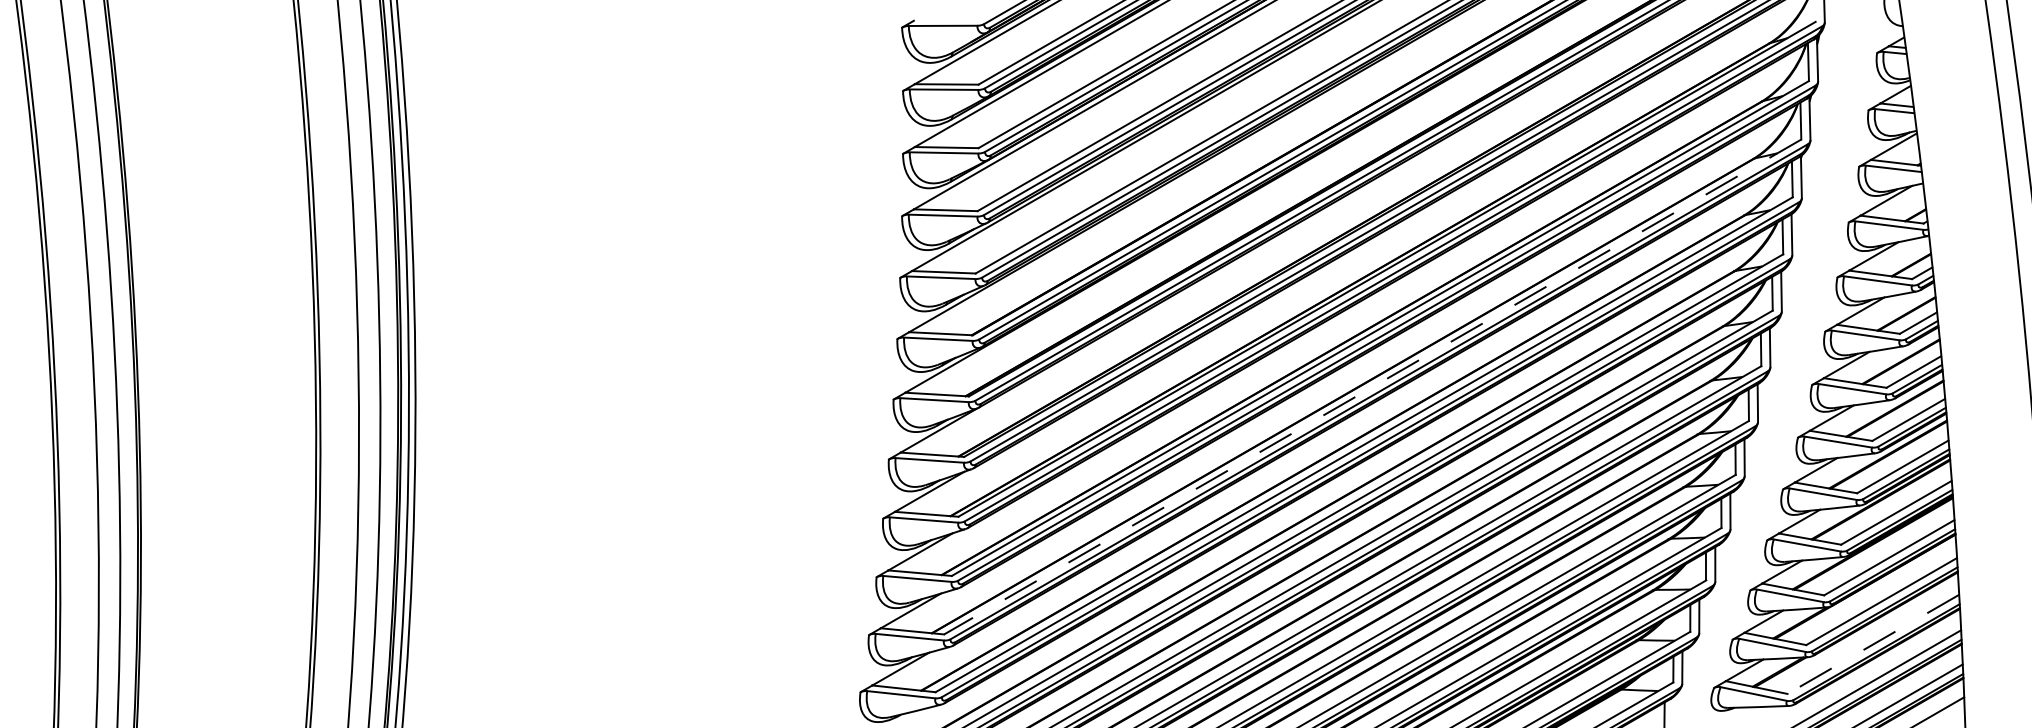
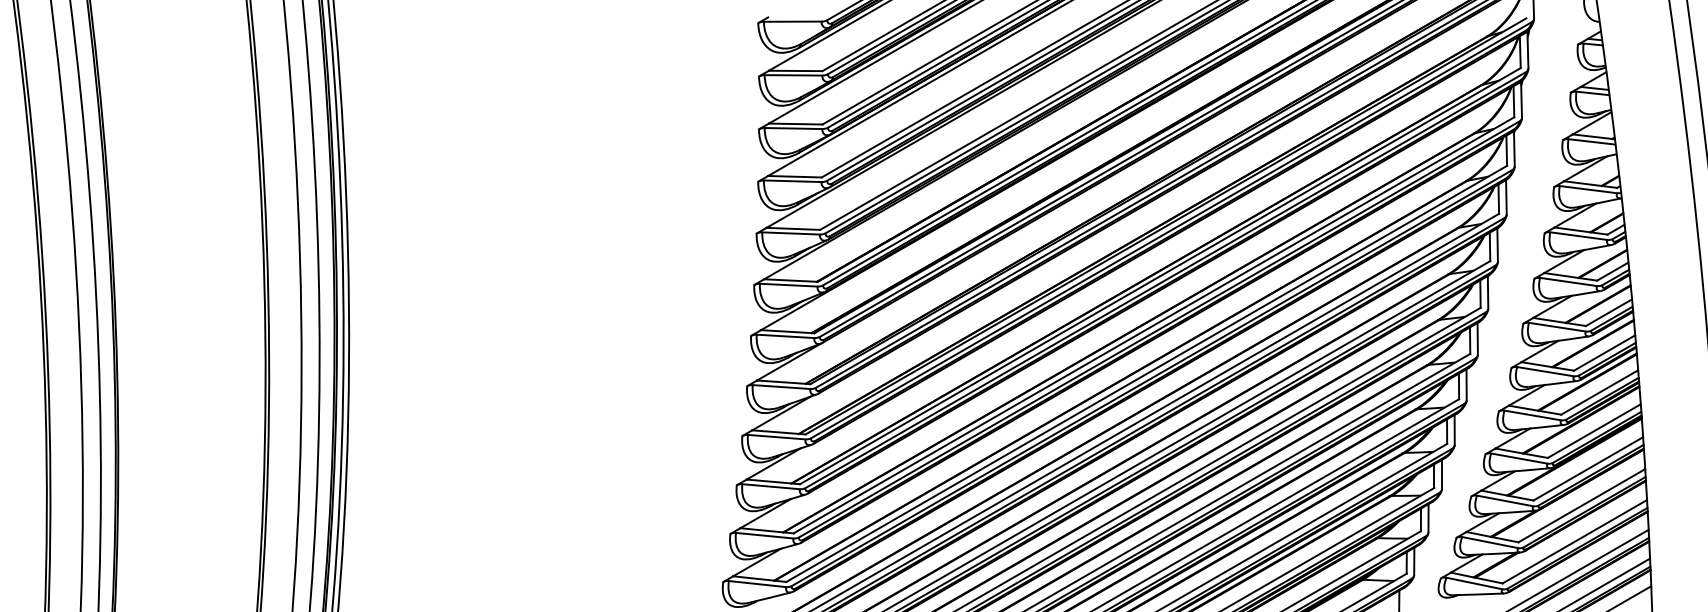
line: (1372, 387) -> (1153, 325), dashed -> solid
line: (1872, 644) -> (1574, 541), dashed -> solid

